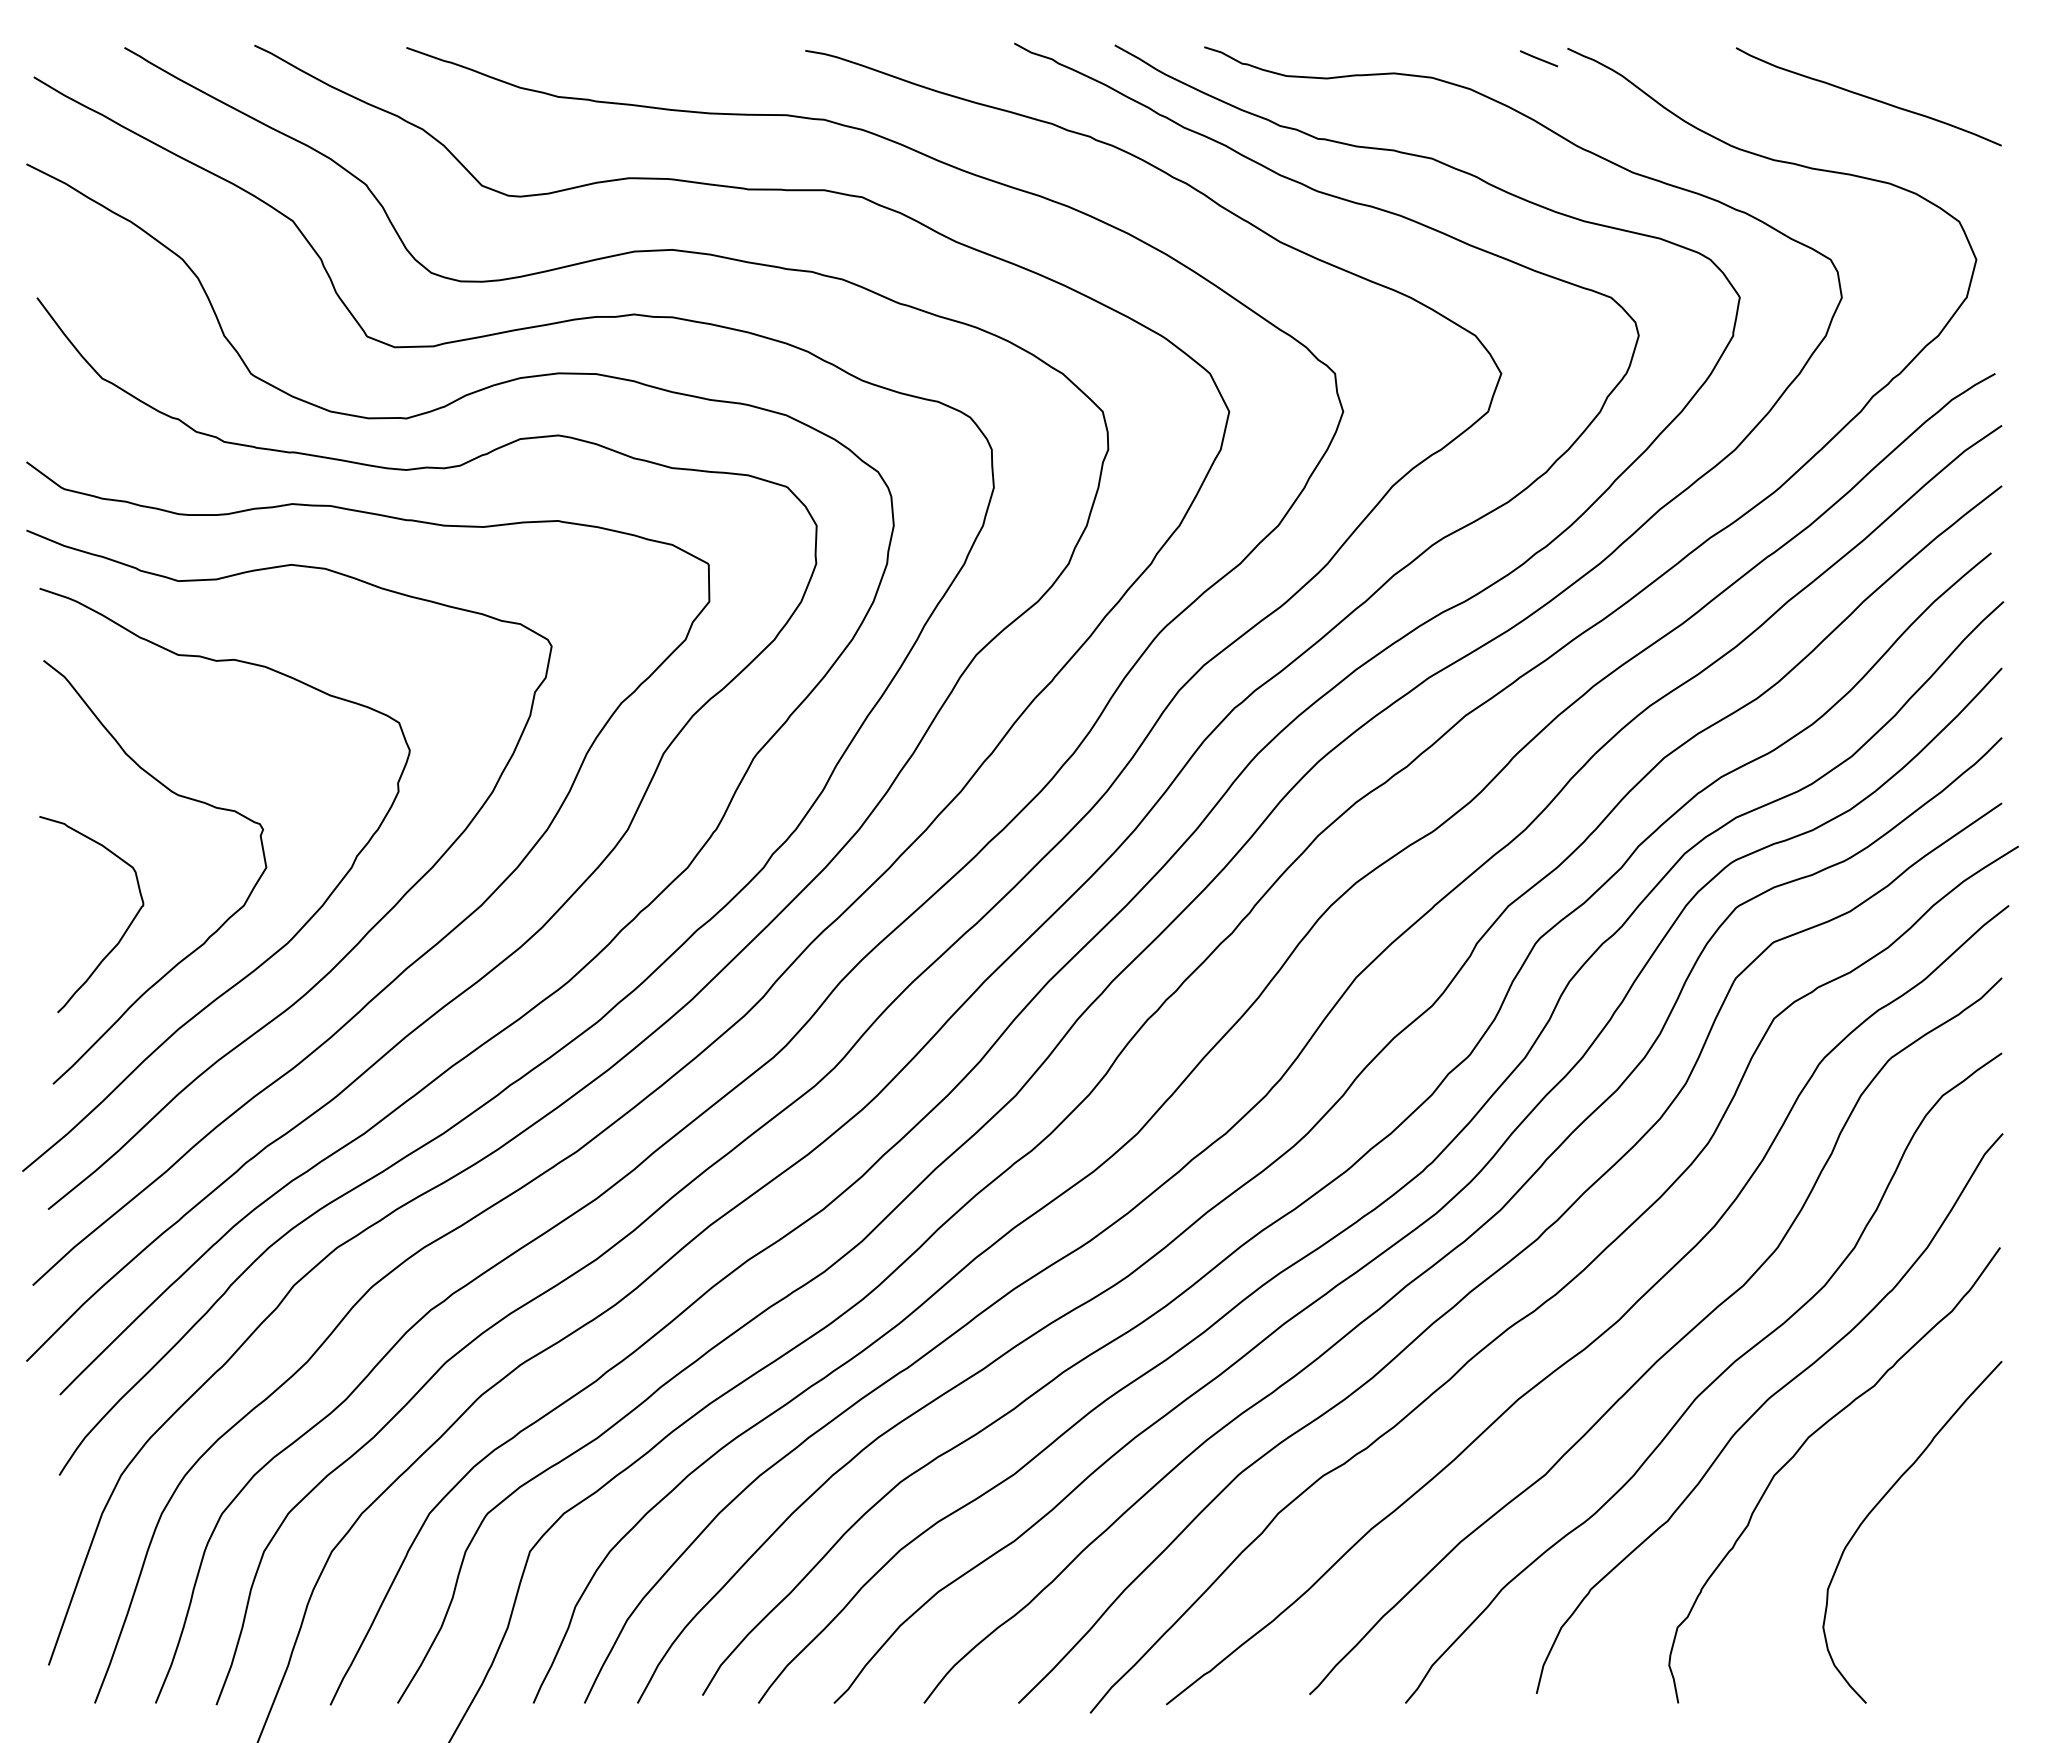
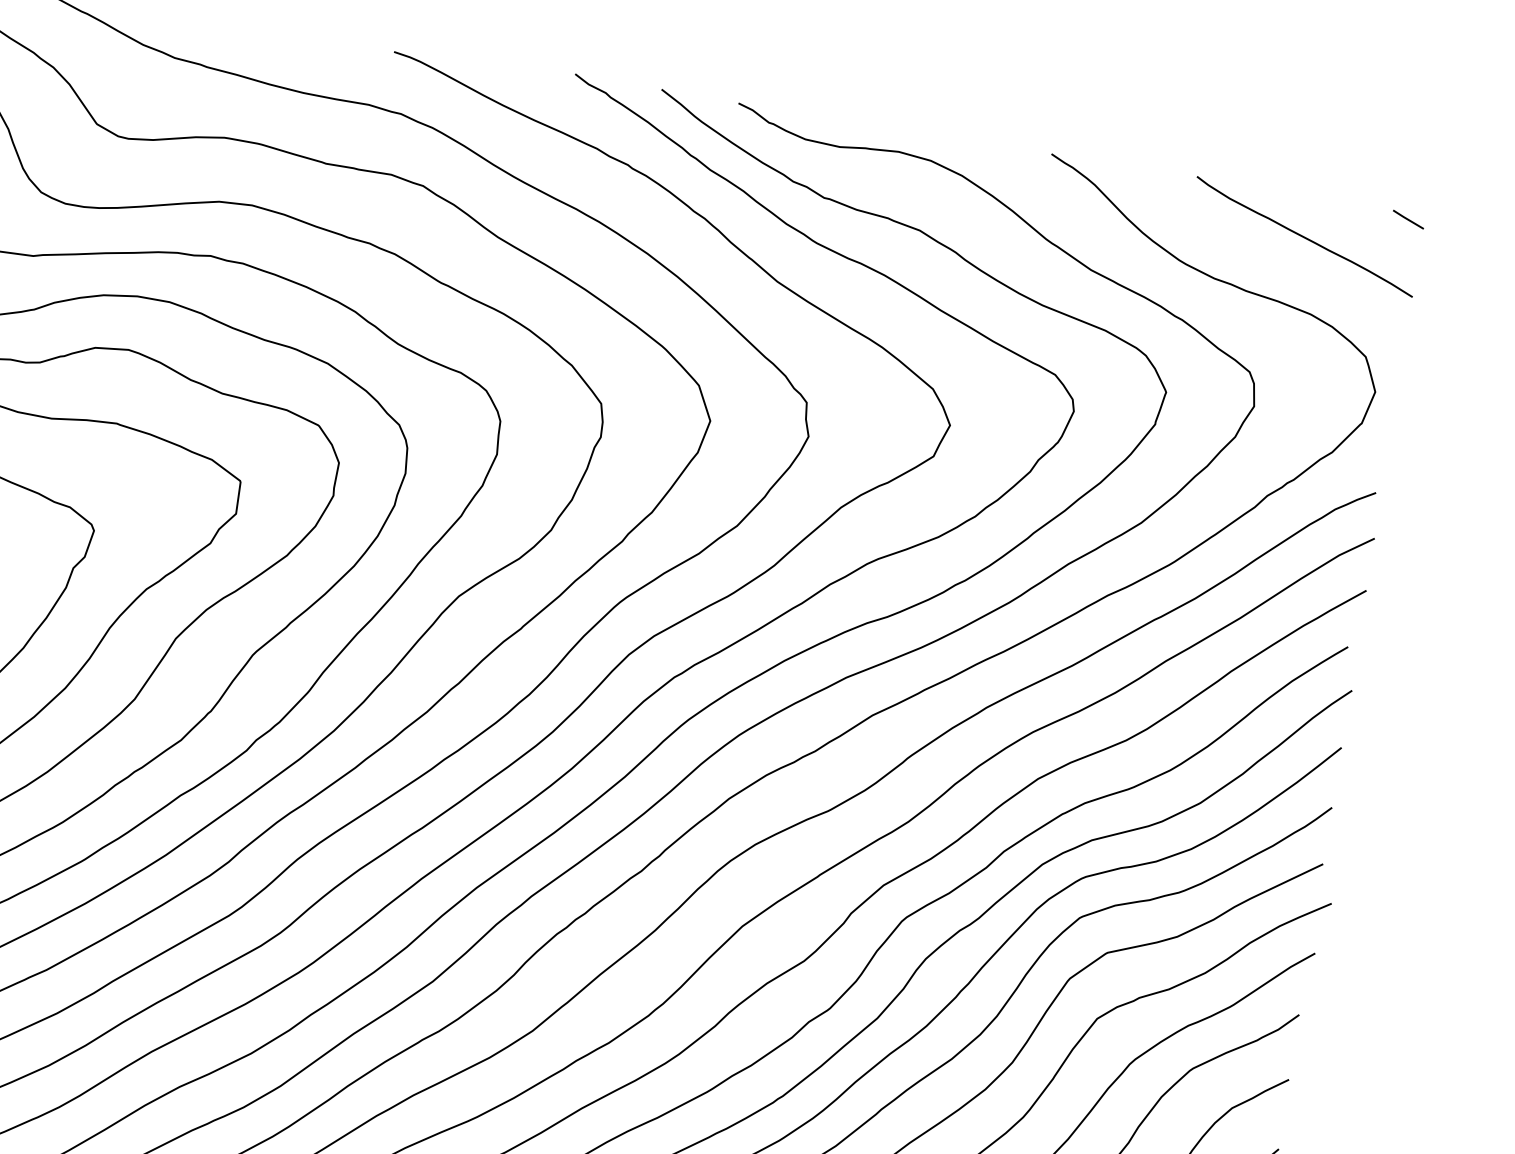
line: (1538, 58) -> (1408, 219), moved

